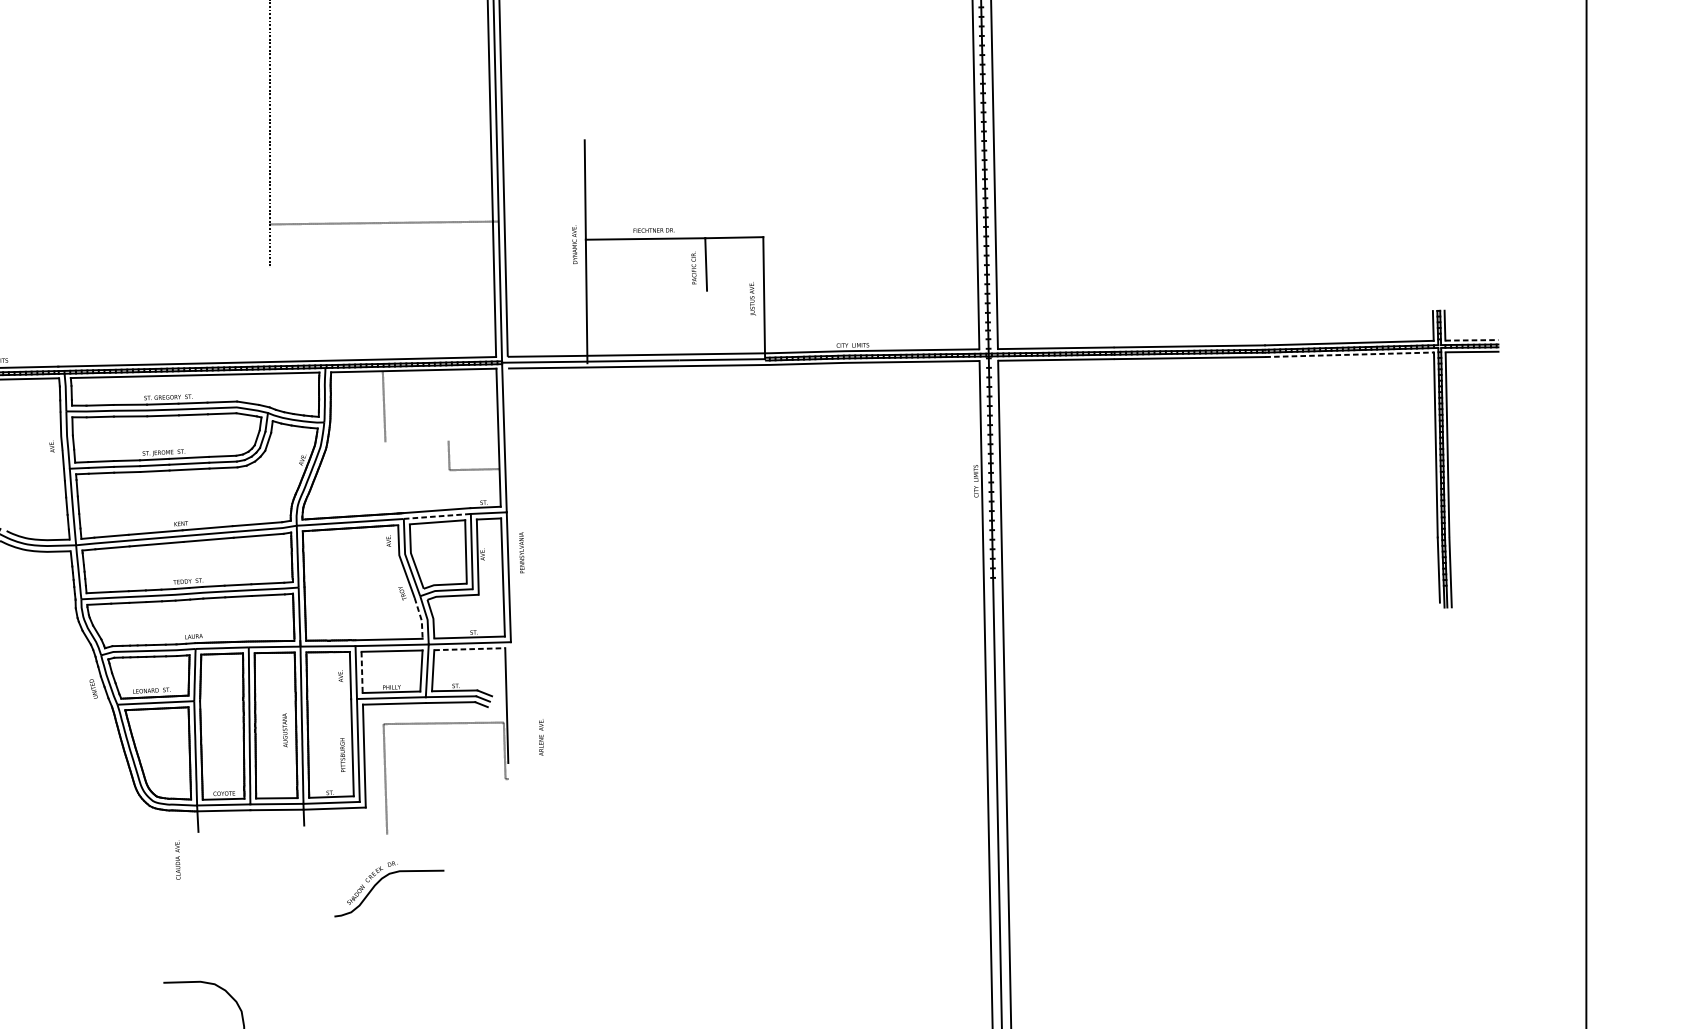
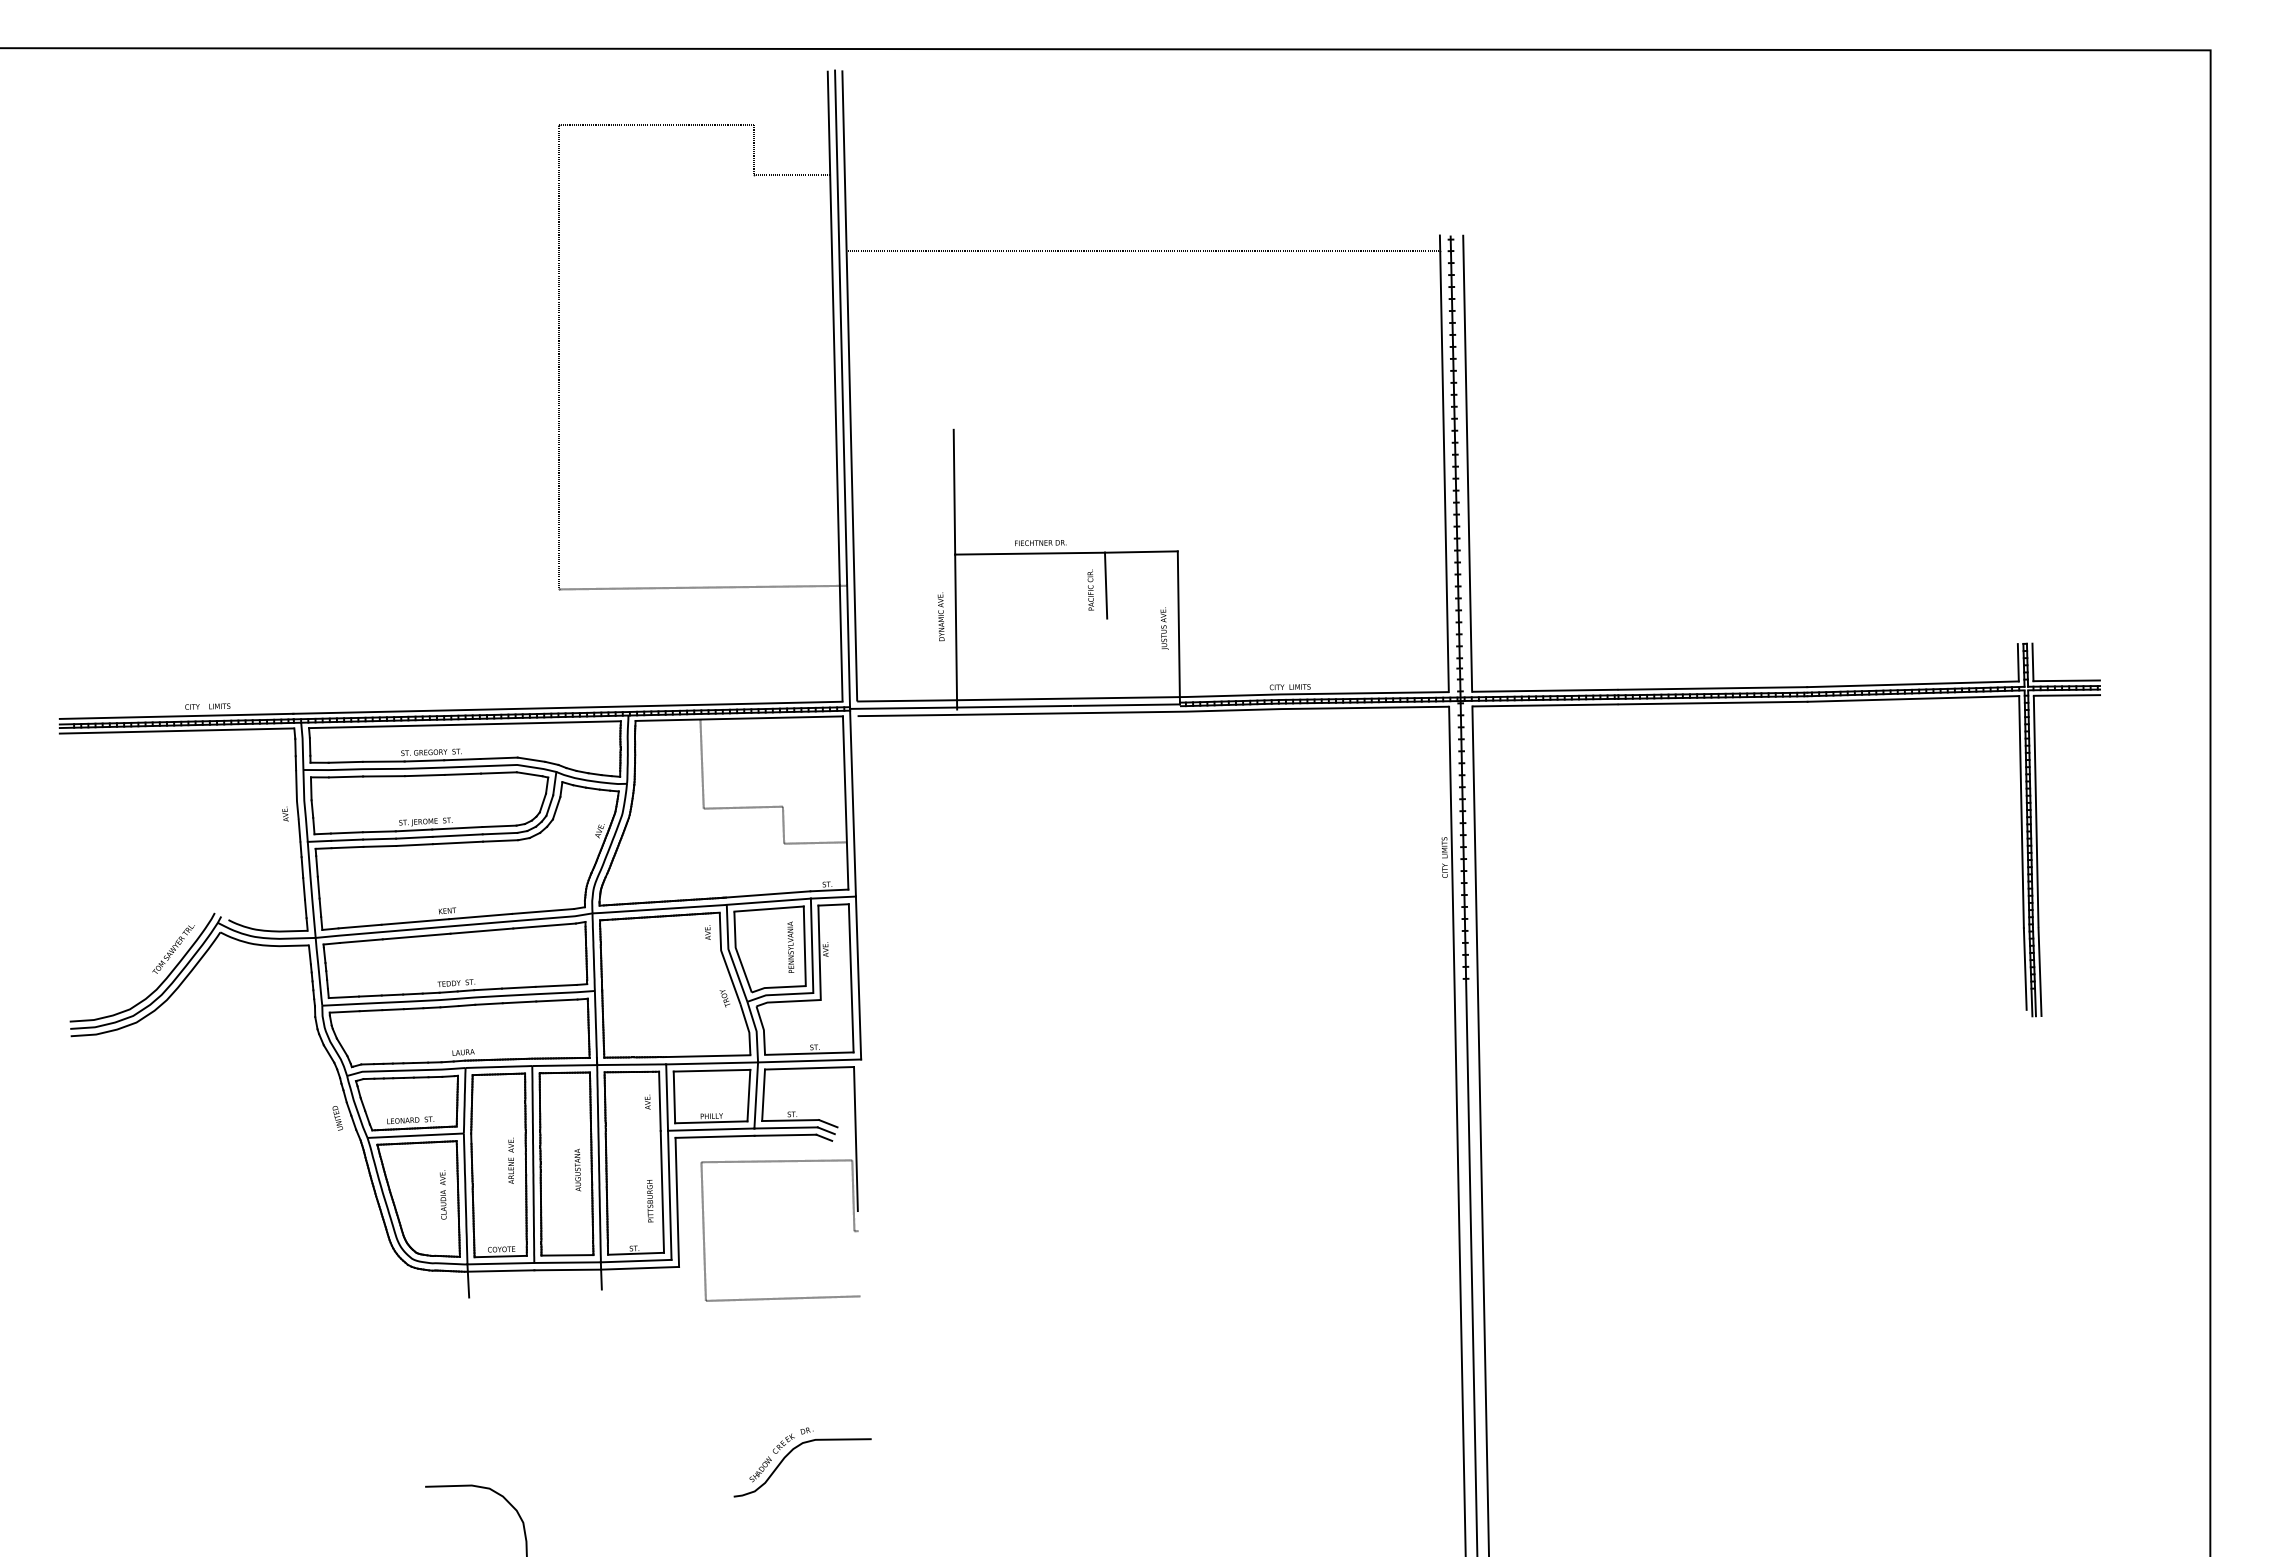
line: (384, 222) -> (703, 587), moved
text: (574, 244) -> (940, 616), moved
line: (1472, 340) -> (2067, 680), dashed -> solid
line: (1349, 354) -> (1913, 698), dashed -> solid
line: (416, 441) -> (742, 807), added
line: (437, 516) -> (769, 901), dashed -> solid
text: (521, 552) -> (790, 946), moved
line: (421, 618) -> (748, 1029), dashed -> solid
line: (469, 649) -> (809, 1068), dashed -> solid
line: (362, 672) -> (674, 1097), dashed -> solid
text: (540, 737) -> (510, 1160), moved
line: (448, 832) -> (782, 1298), added
text: (177, 859) -> (442, 1194), moved
part: (381, 880) -> (792, 1451), moved

